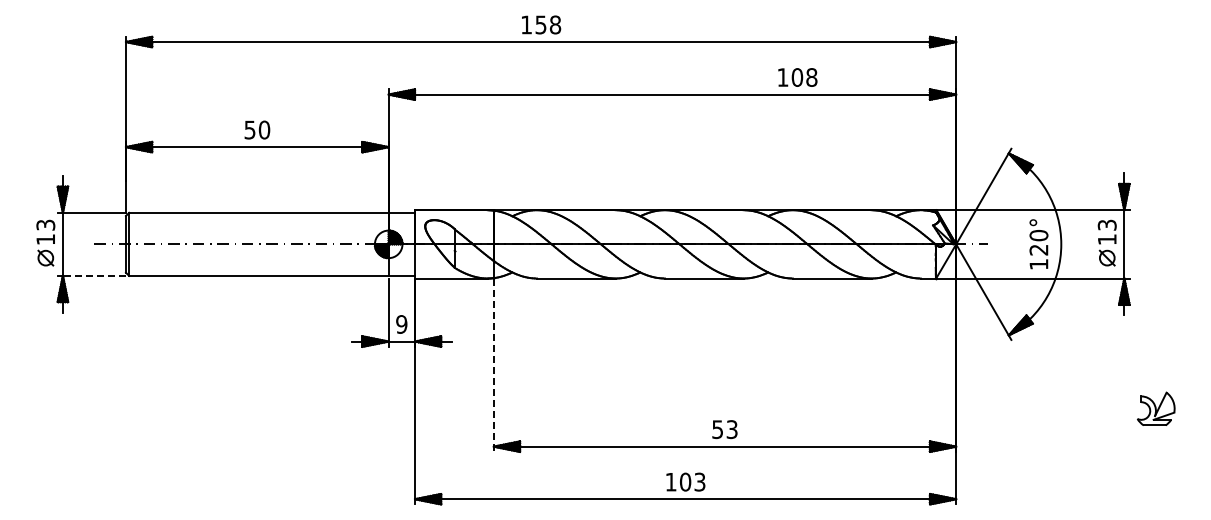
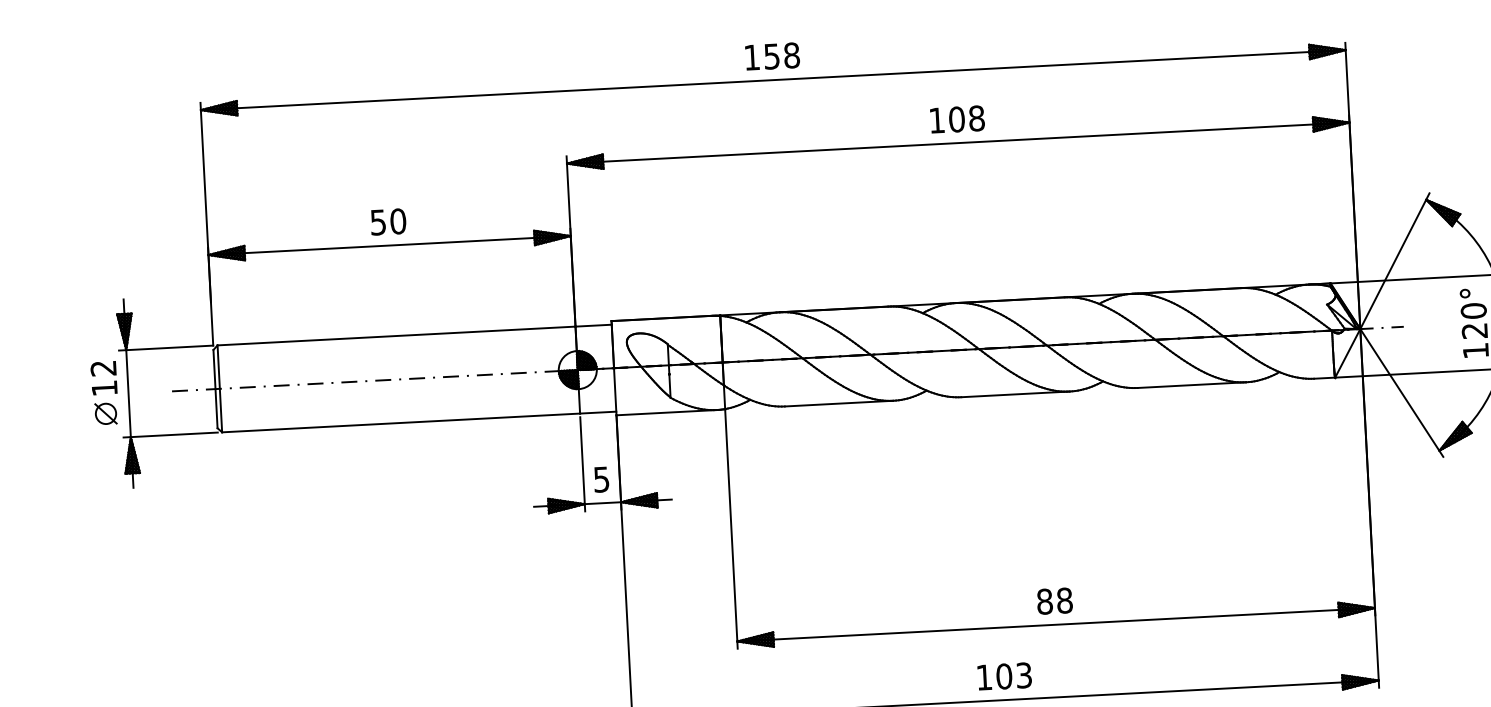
text: (797, 77) -> (957, 119), moved
text: (45, 224) -> (103, 367), 13 -> 12
line: (94, 275) -> (174, 434), dashed -> solid
text: (401, 324) -> (601, 479), 9 -> 5
line: (493, 365) -> (731, 529), dashed -> solid
text: (724, 429) -> (1054, 601), 53 -> 88

